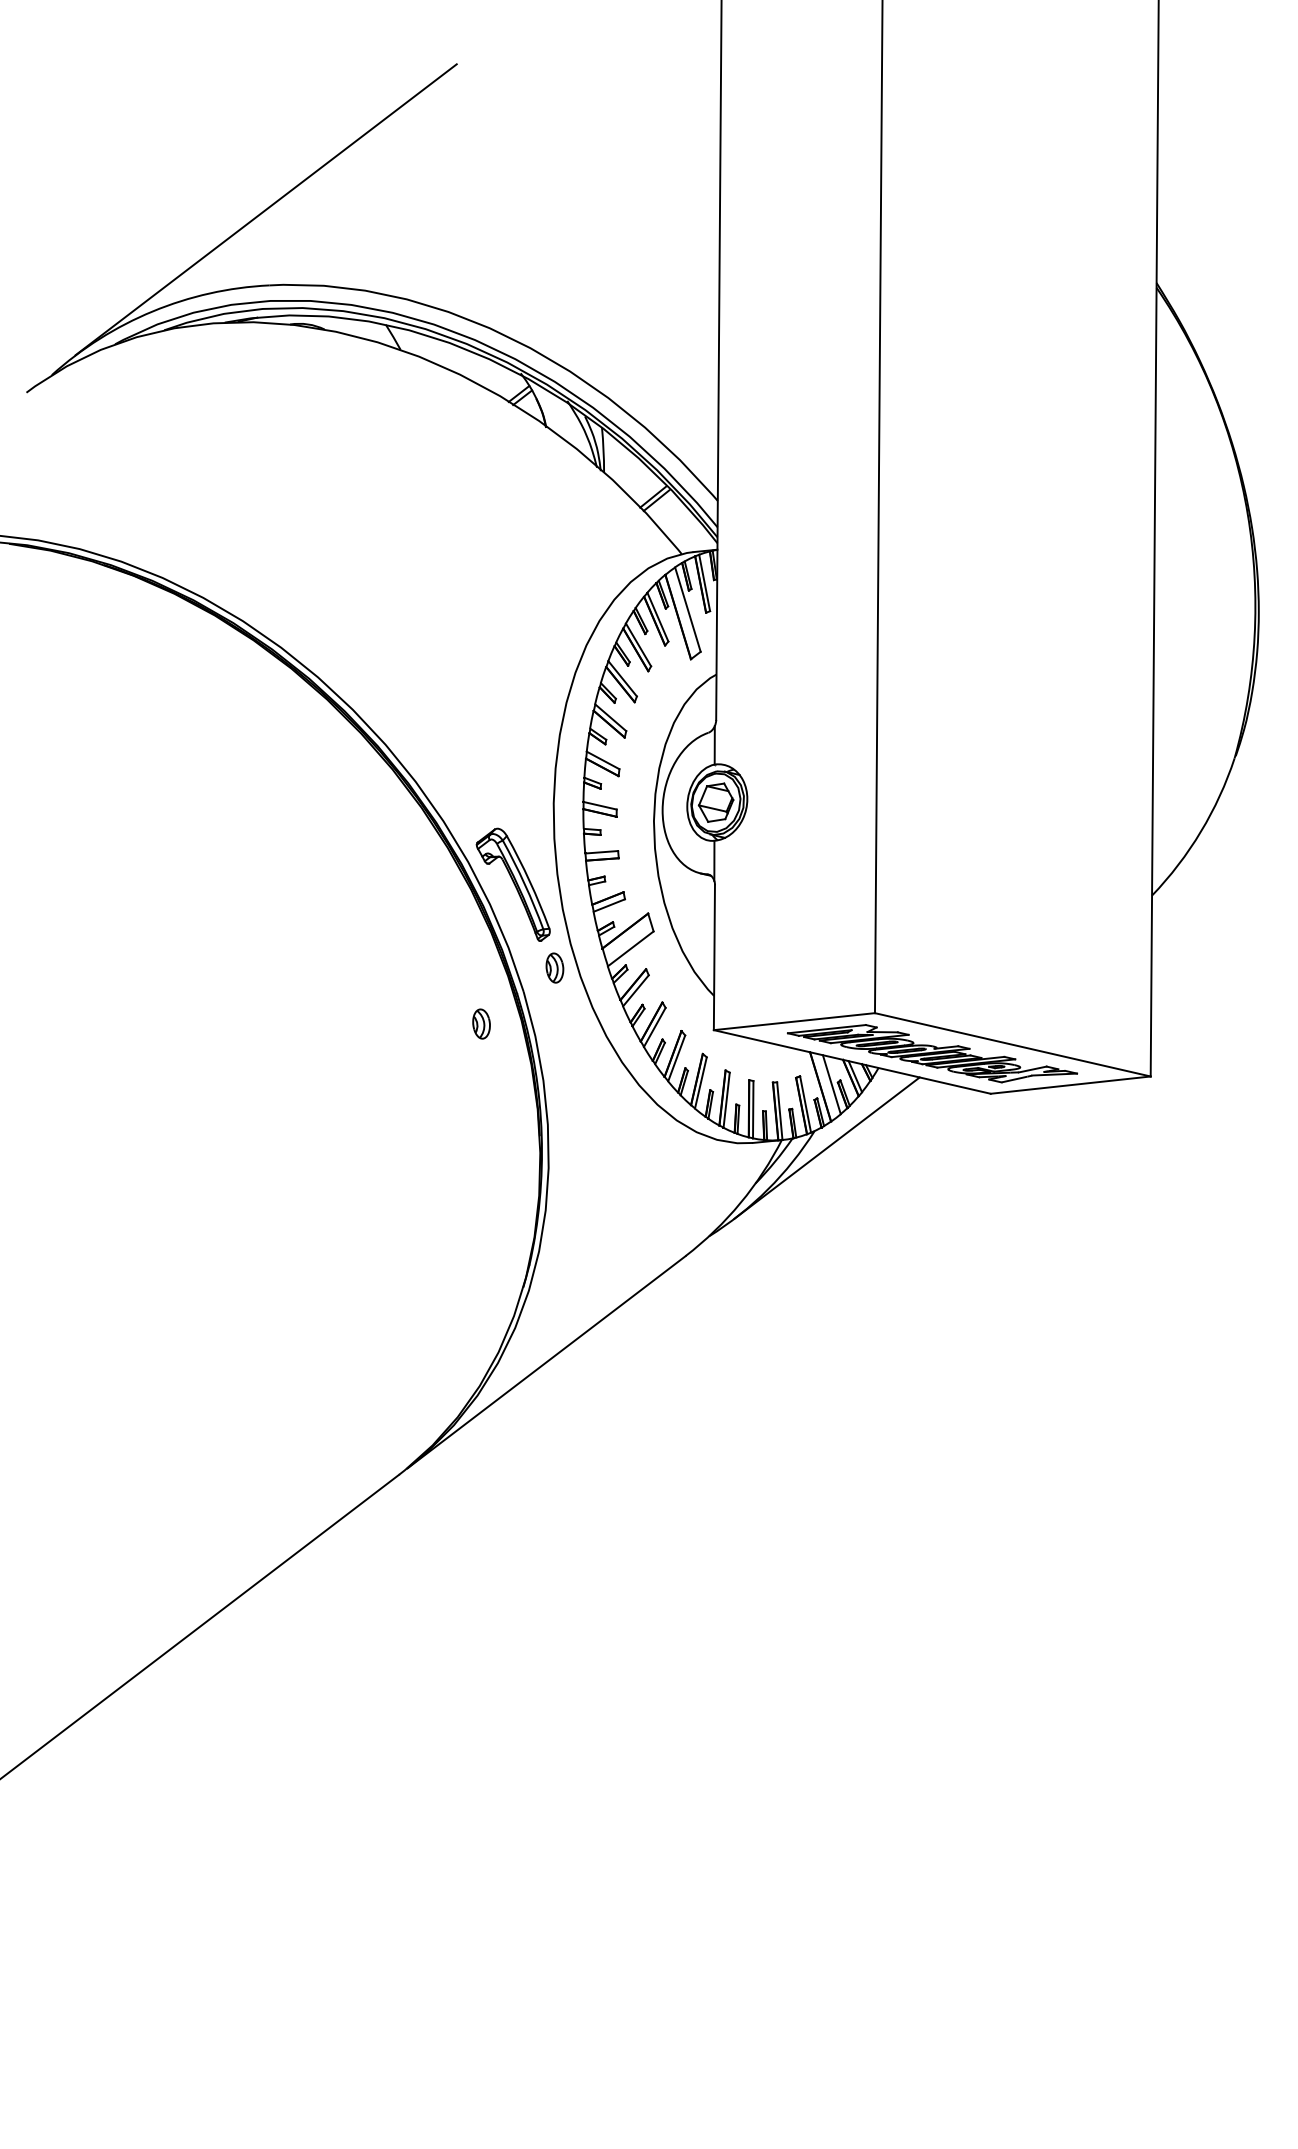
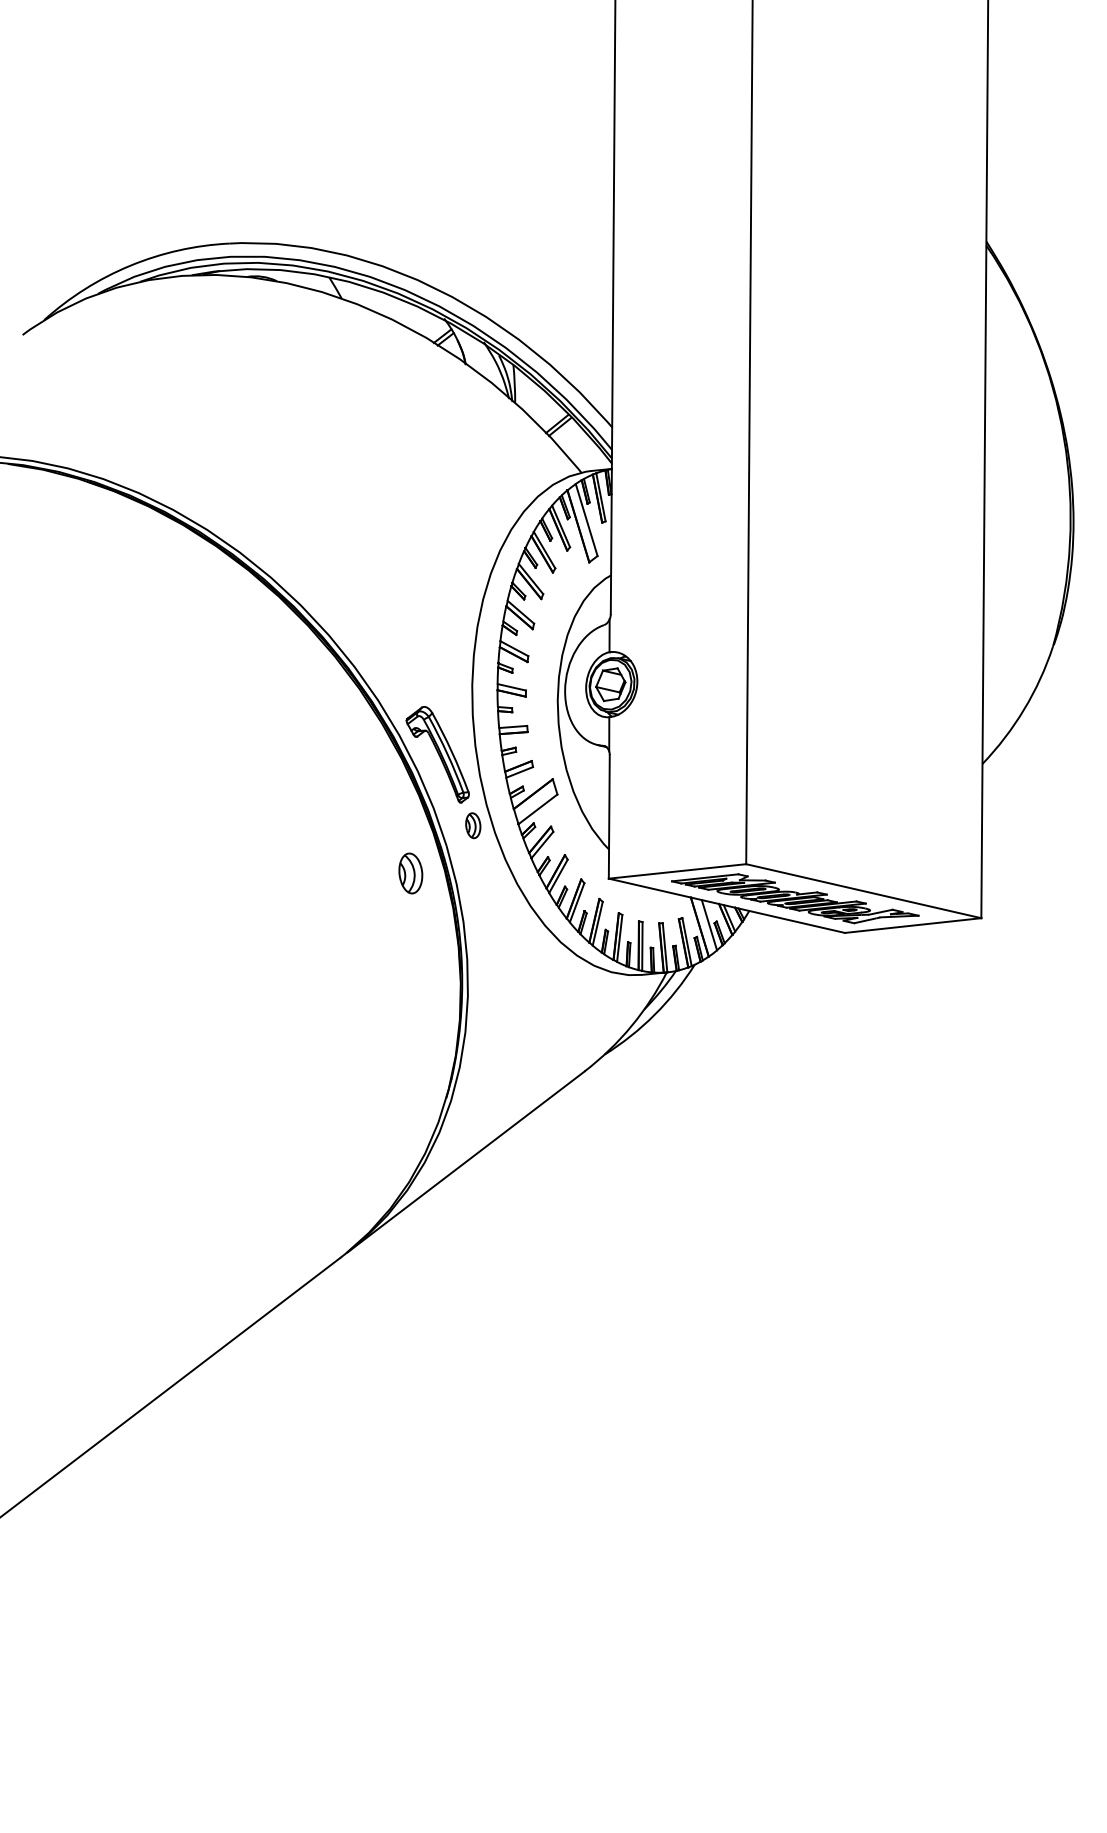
line: (265, 209) -> (226, 178), removed
part: (481, 1024) -> (410, 873), size x1.6
line: (827, 1148) -> (705, 979), removed

